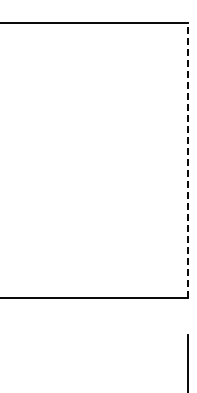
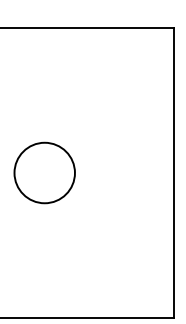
circle: (64, 160) -> (44, 172), added
line: (187, 160) -> (173, 172), dashed -> solid

